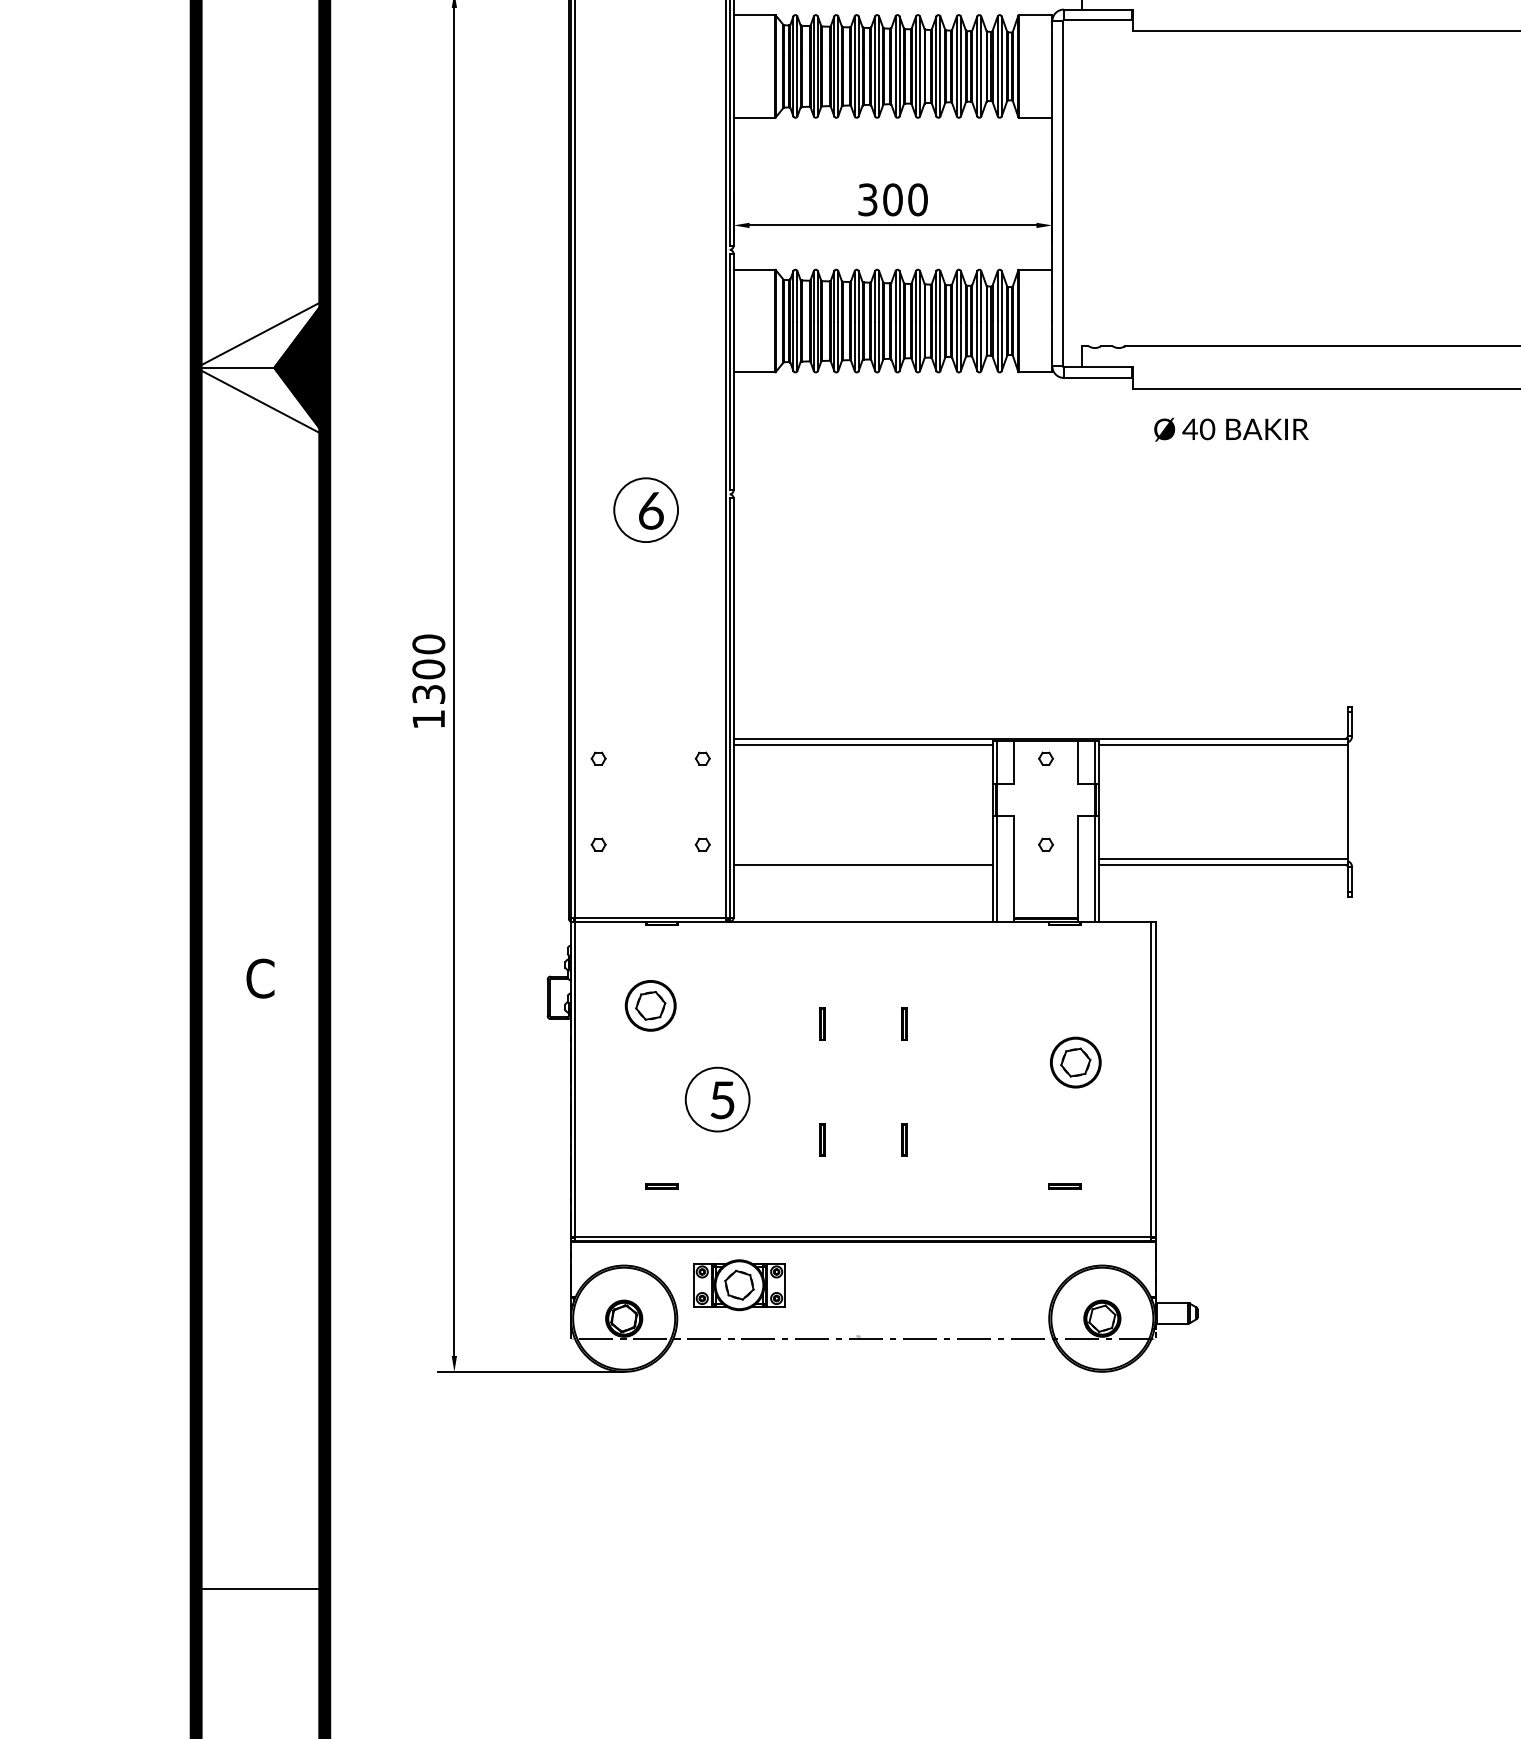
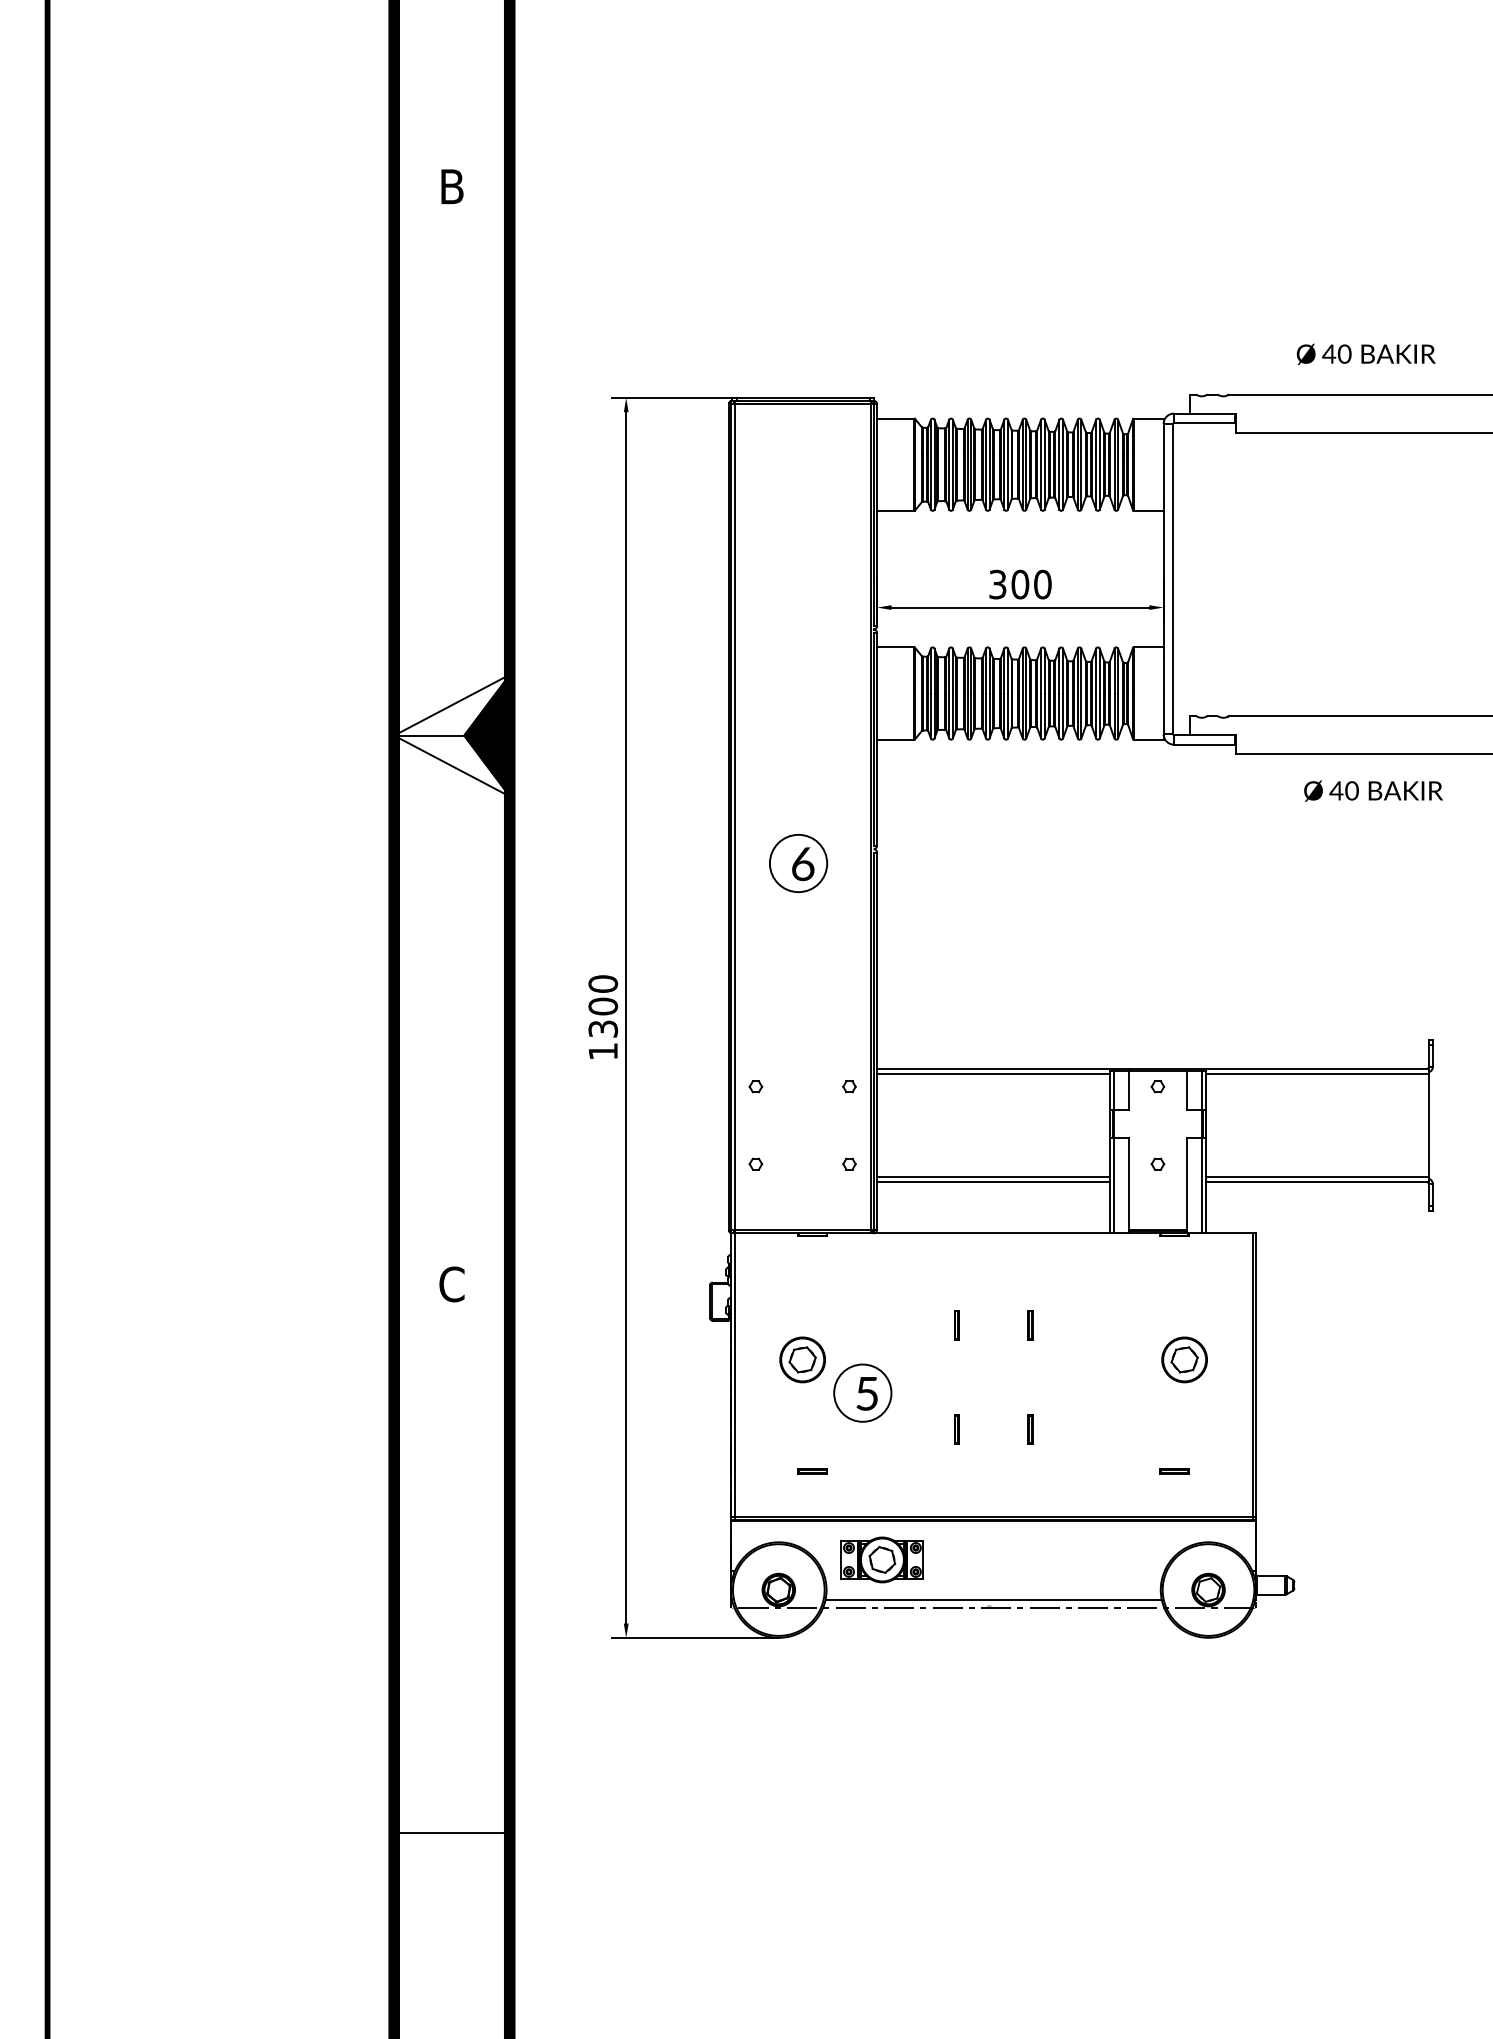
text: (1231, 428) -> (1373, 790), moved
line: (863, 858) -> (993, 1176), added
part: (650, 1005) -> (802, 1359), moved
line: (863, 1329) -> (993, 1599), added

